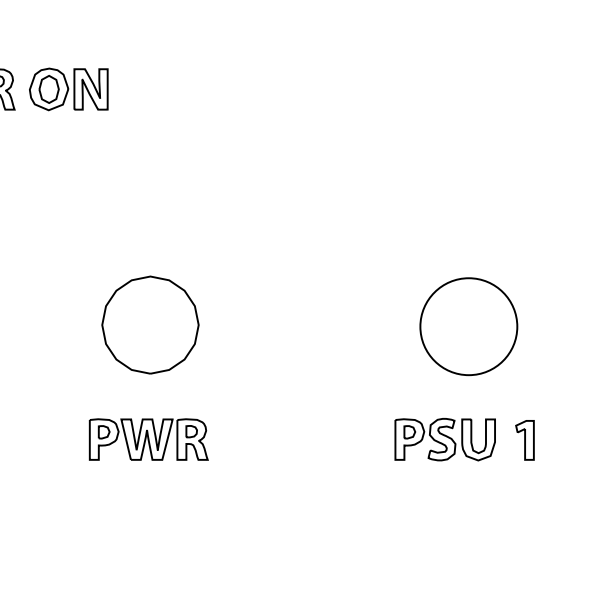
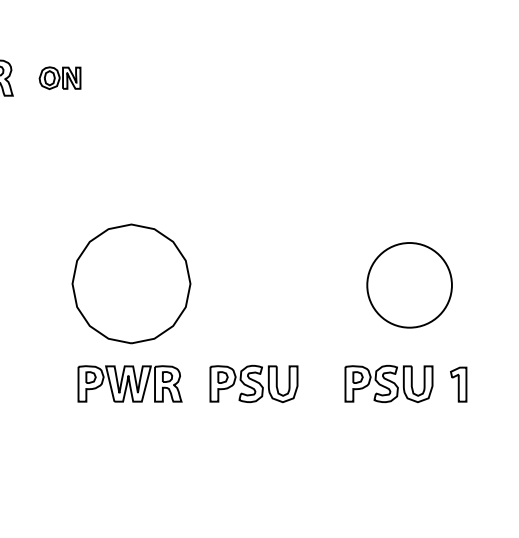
part: (68, 89) -> (59, 78), size x0.6
part: (150, 324) -> (131, 283), size x1.4
part: (290, 439) -> (253, 383), added

